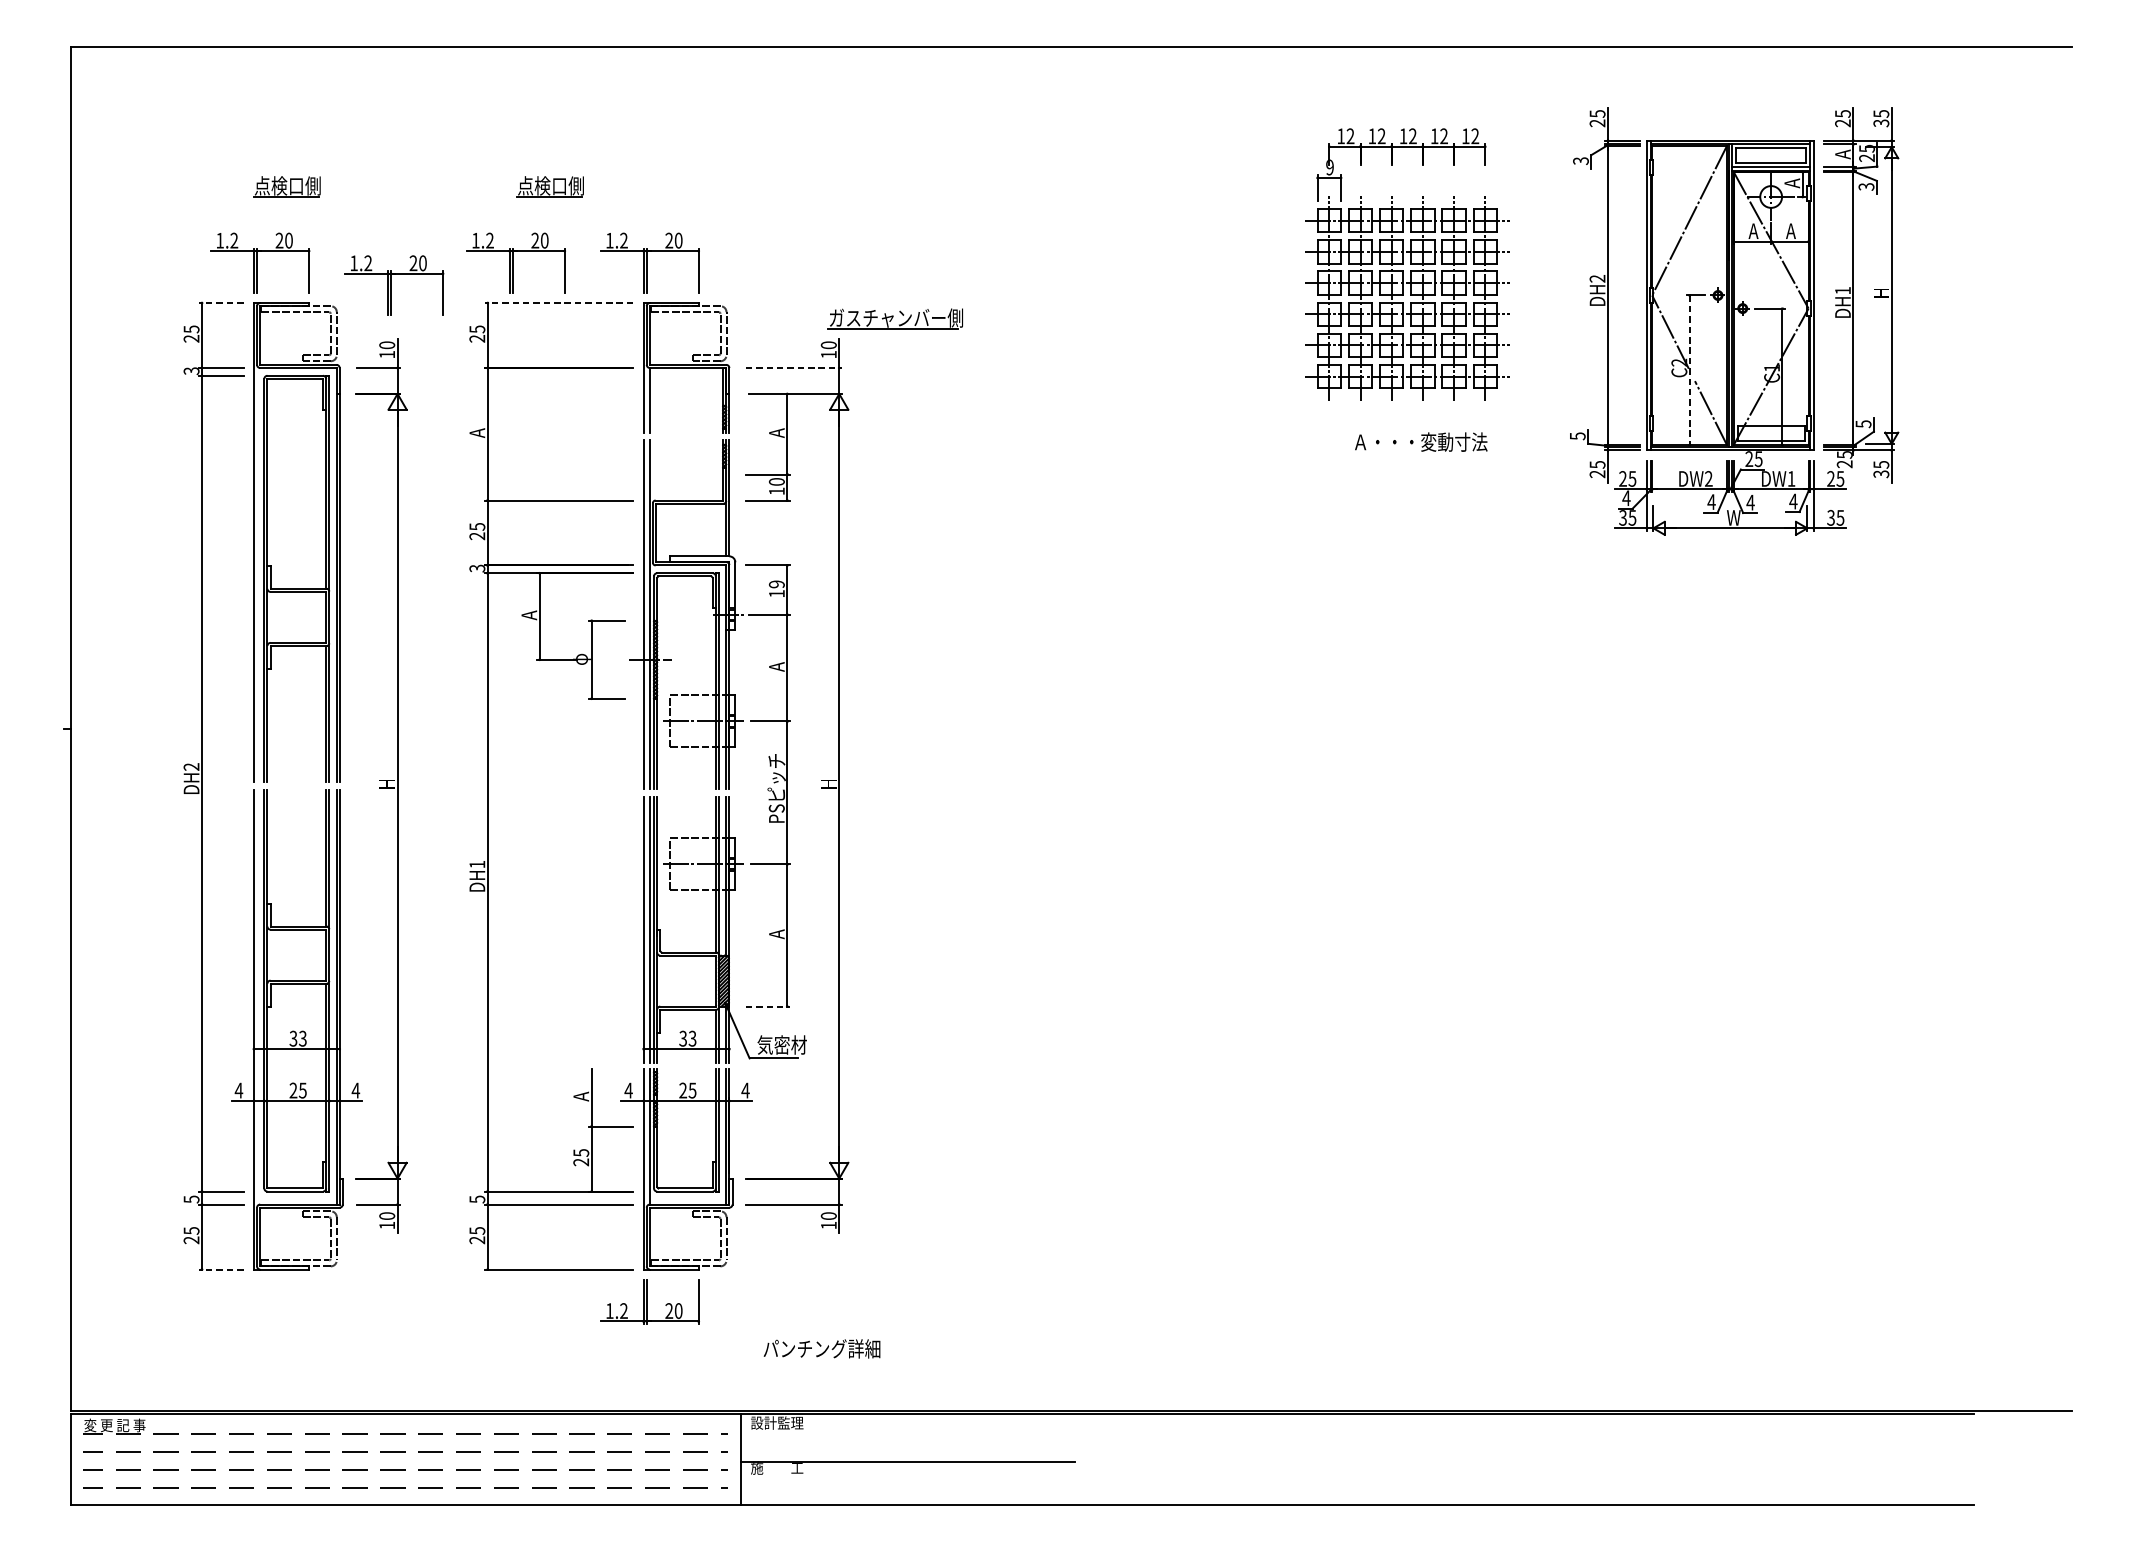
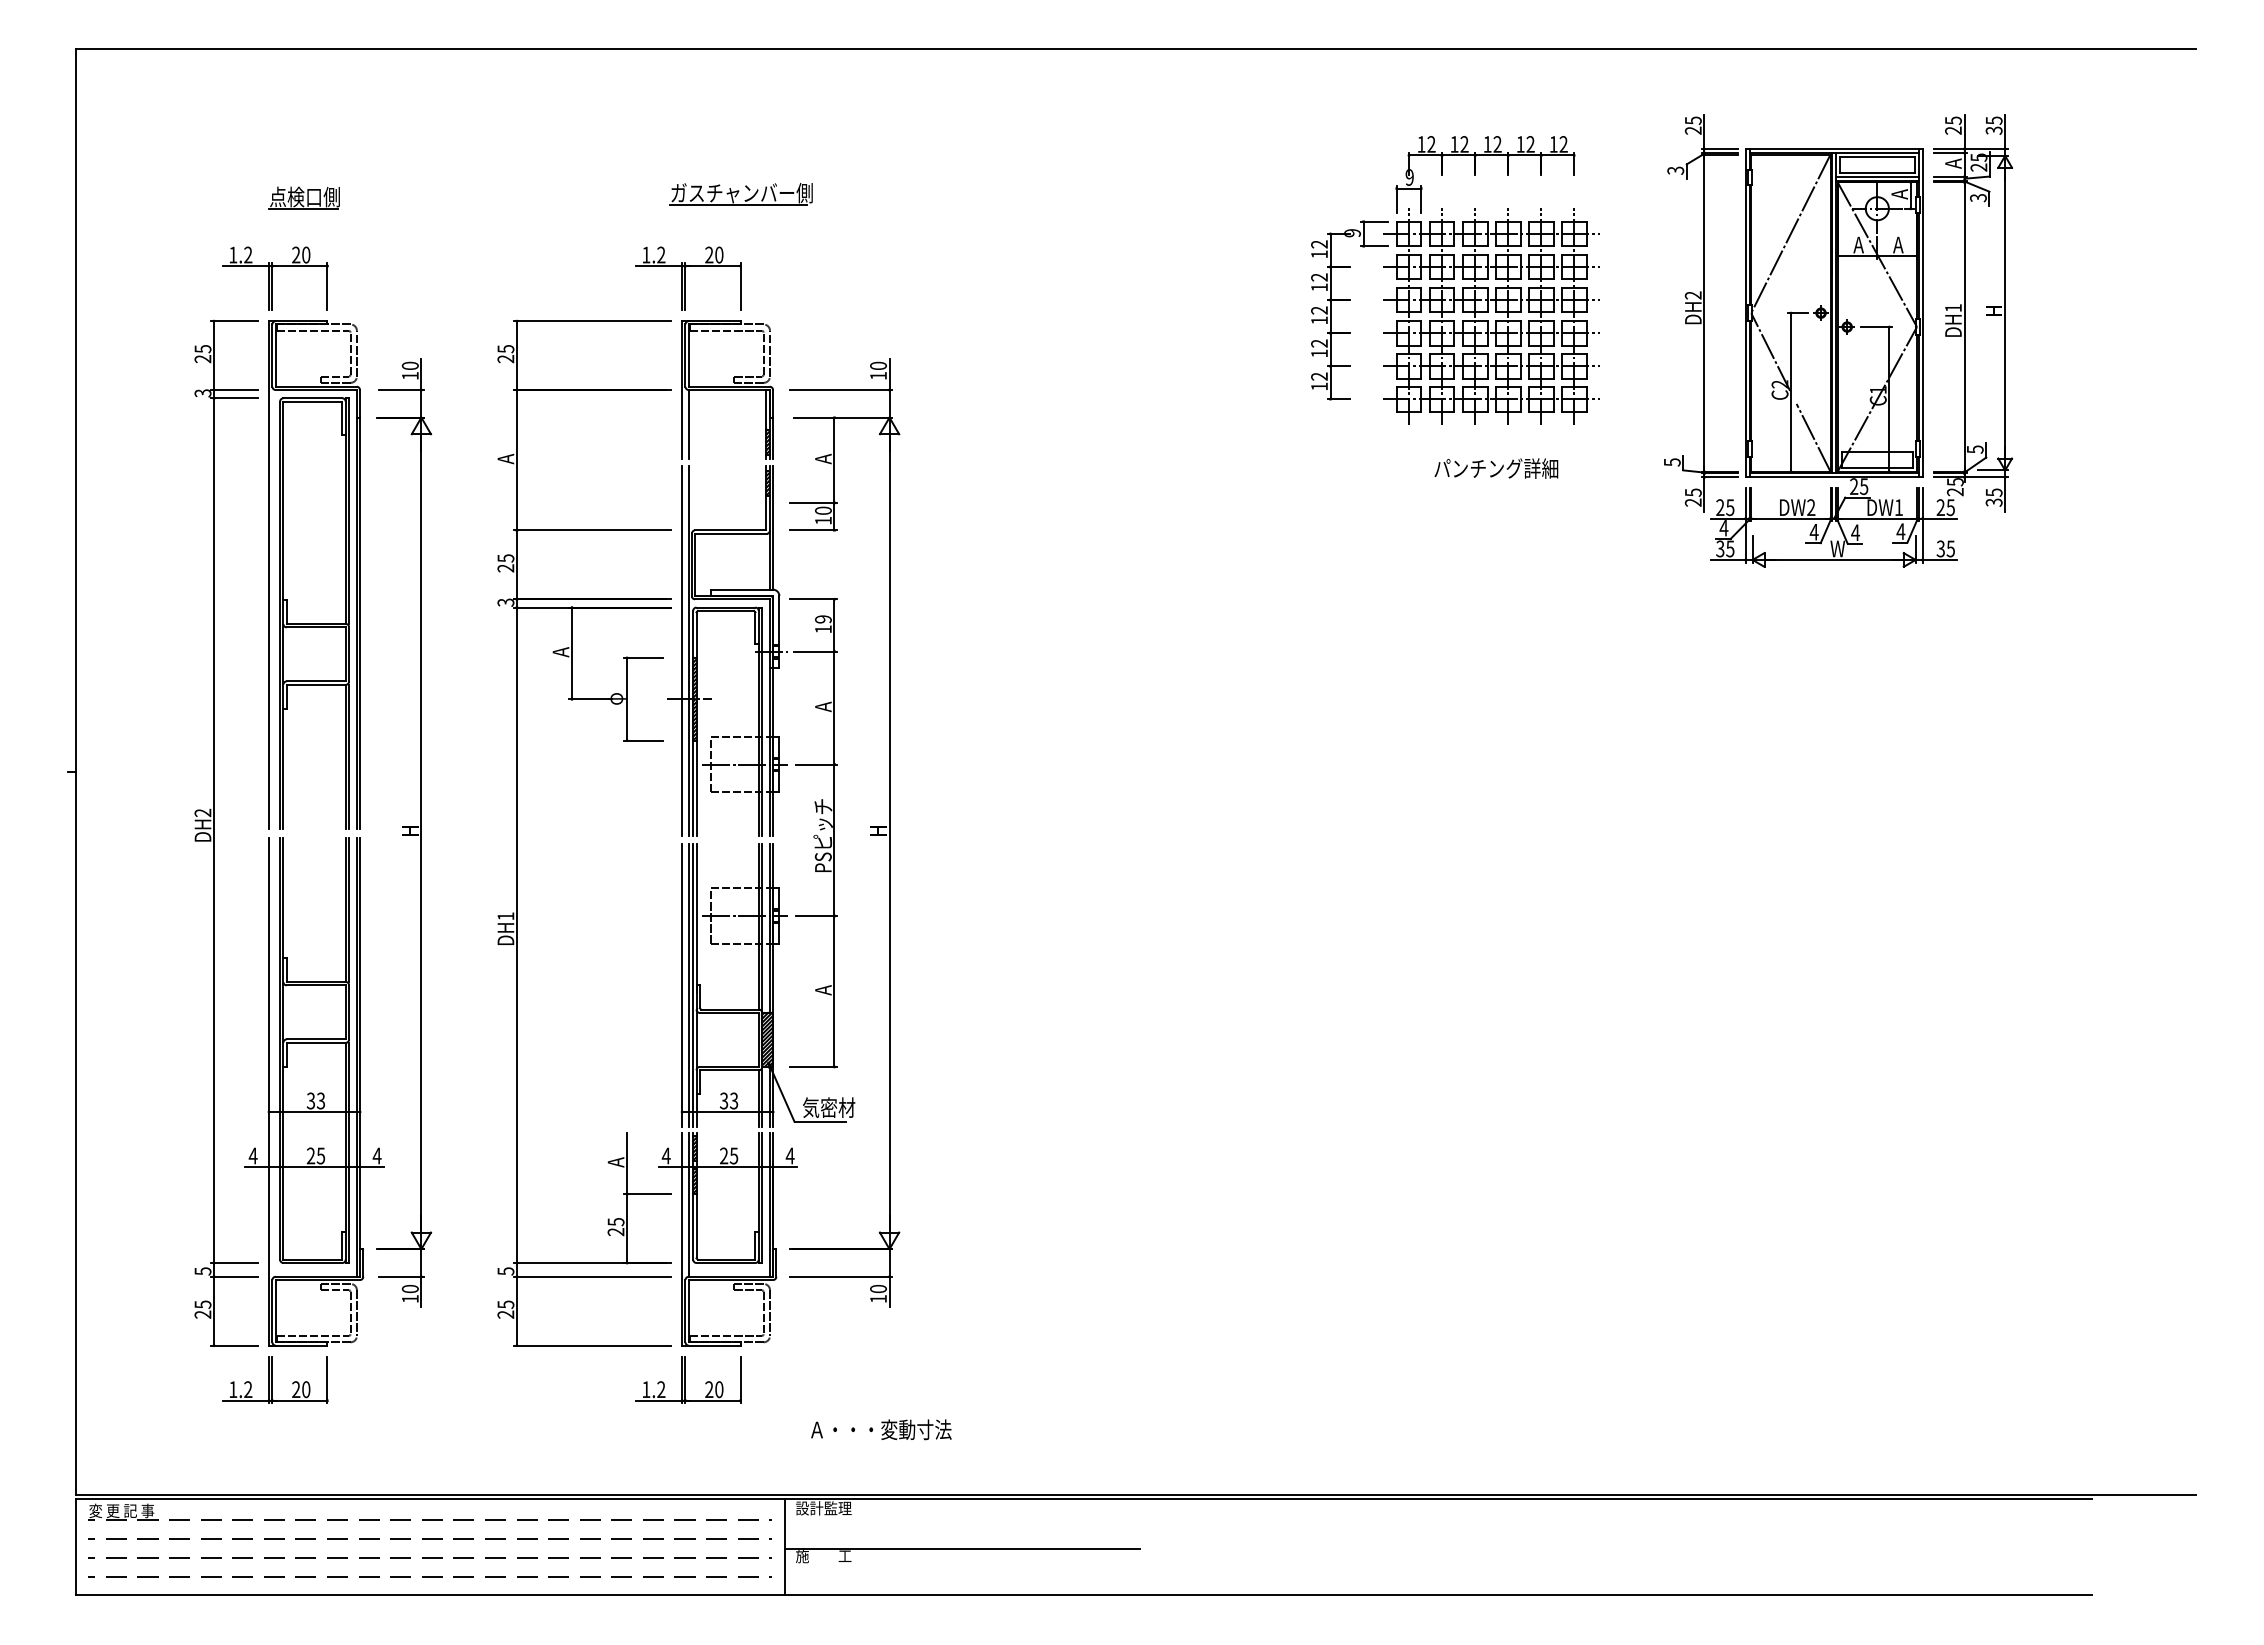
part: (549, 186) -> (582, 197), removed
part: (515, 262) -> (546, 278), removed
part: (1273, 283) -> (1349, 300), added
part: (393, 285) -> (417, 302), removed
line: (221, 303) -> (234, 321), dashed -> solid
line: (559, 303) -> (592, 321), dashed -> solid
part: (894, 319) -> (740, 194), moved
line: (793, 368) -> (841, 390), dashed -> solid
line: (1690, 370) -> (1791, 392), dashed -> solid
text: (1420, 442) -> (1505, 468), Ａ・・・変動寸法 -> パンチング詳細
line: (768, 1006) -> (814, 1066), dashed -> solid
line: (221, 1269) -> (234, 1345), dashed -> solid
part: (259, 1301) -> (275, 1379), added
text: (830, 1348) -> (880, 1429), パンチング詳細 -> Ａ・・・変動寸法

